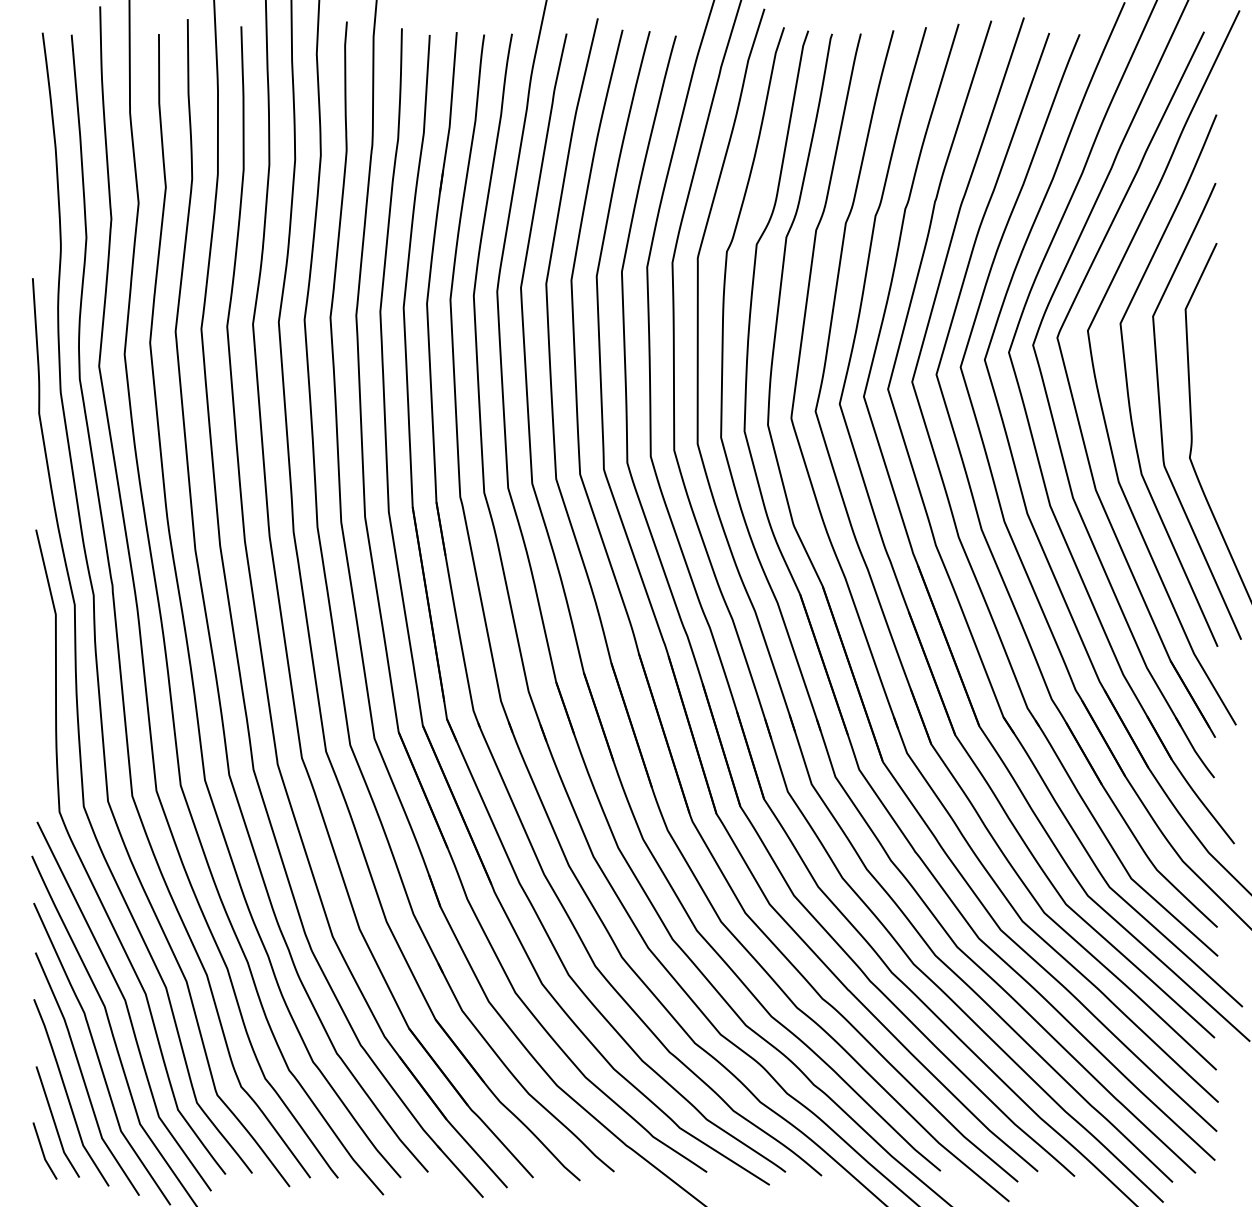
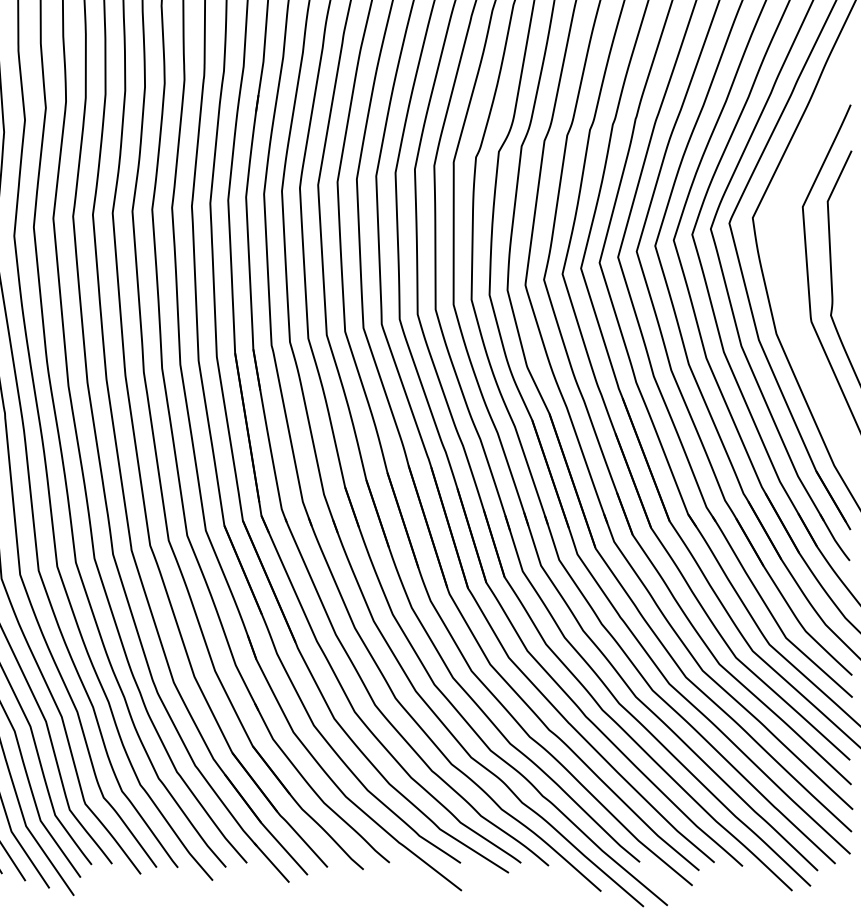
curve: (1128, 386) -> (783, 260), removed

